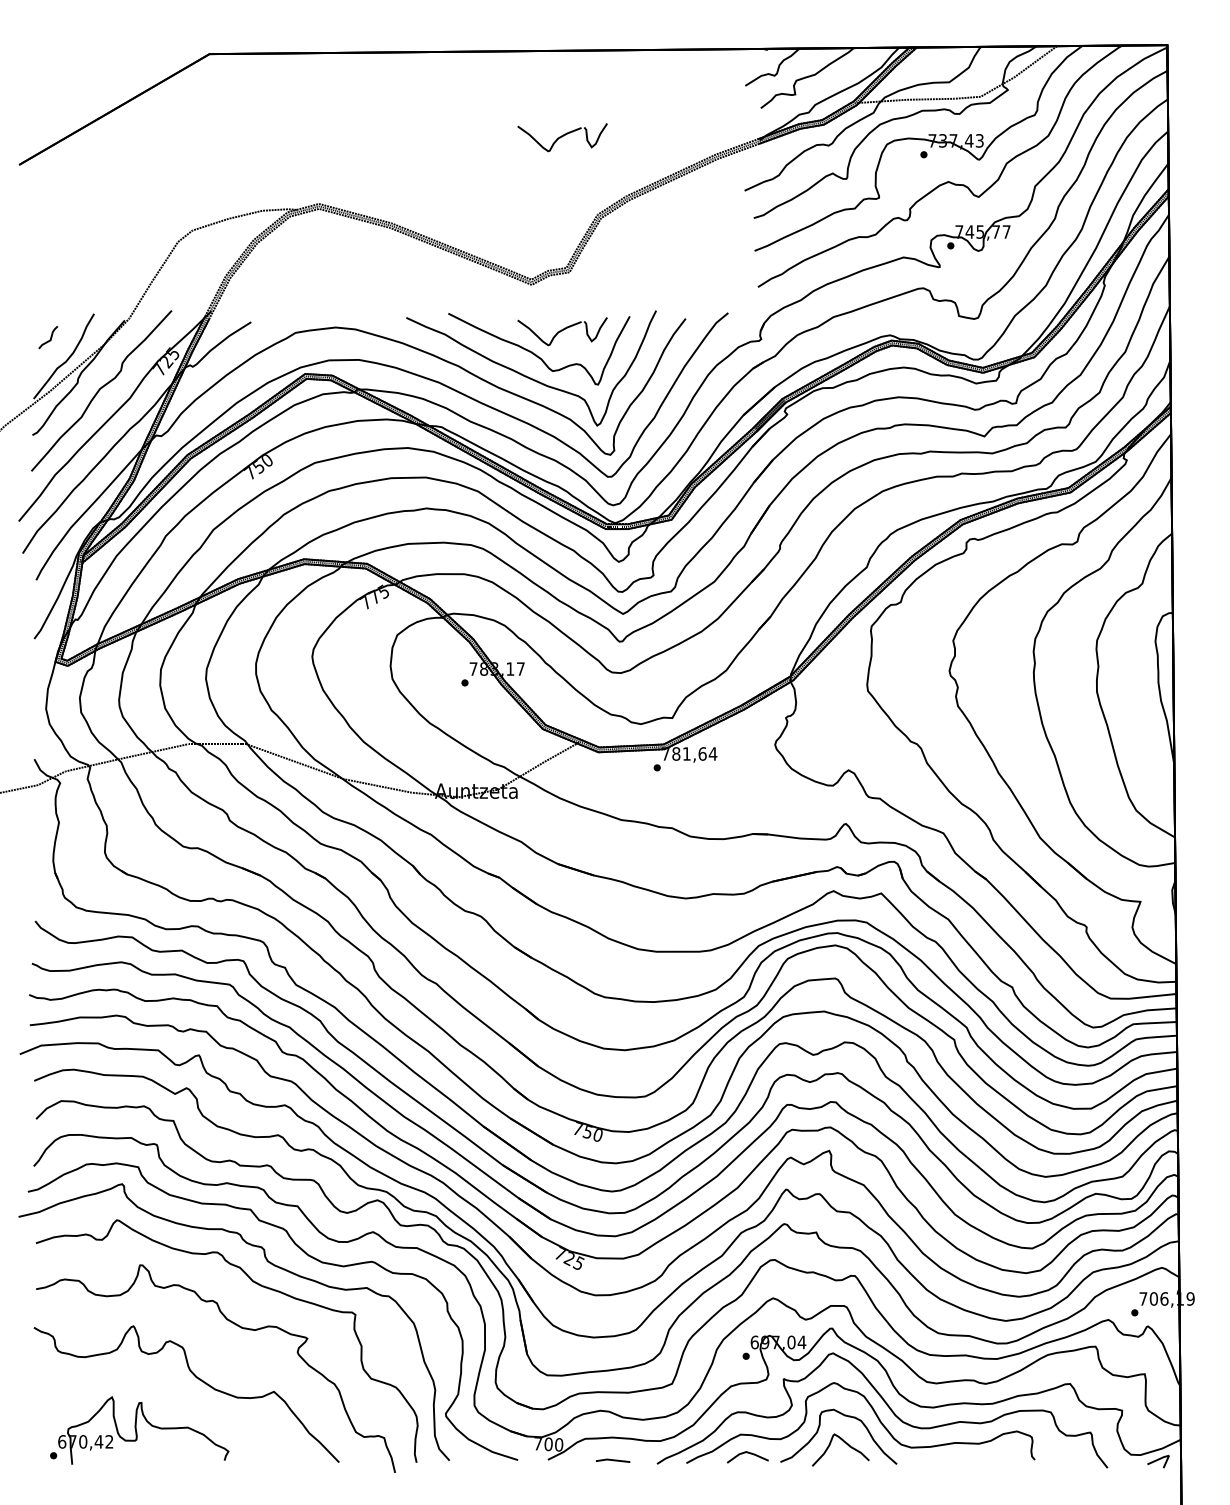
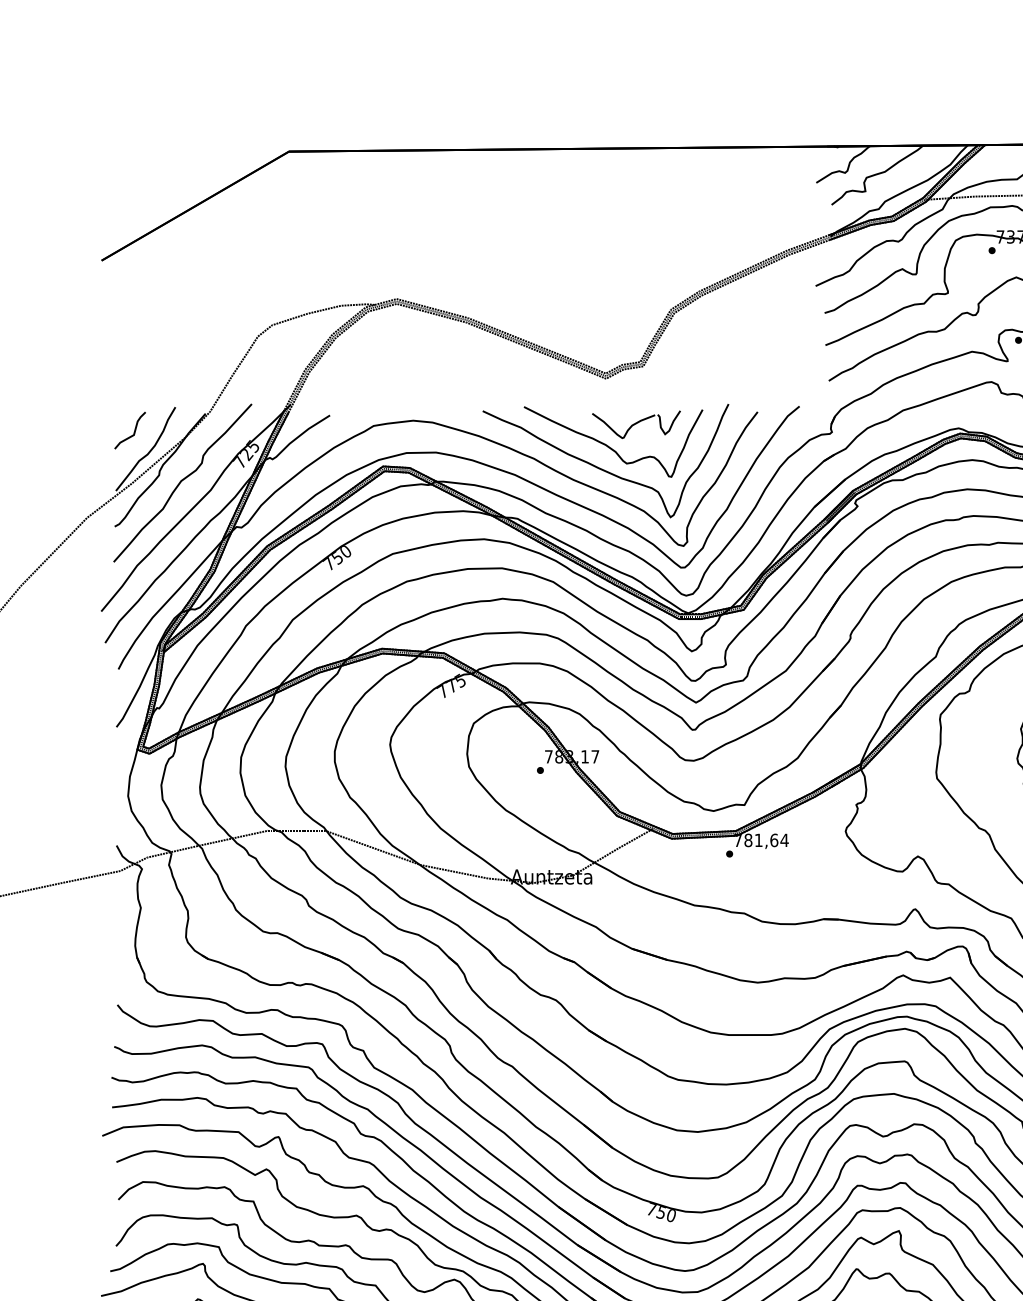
part: (562, 137) -> (636, 233), removed
part: (48, 337) -> (130, 430), size x1.67

